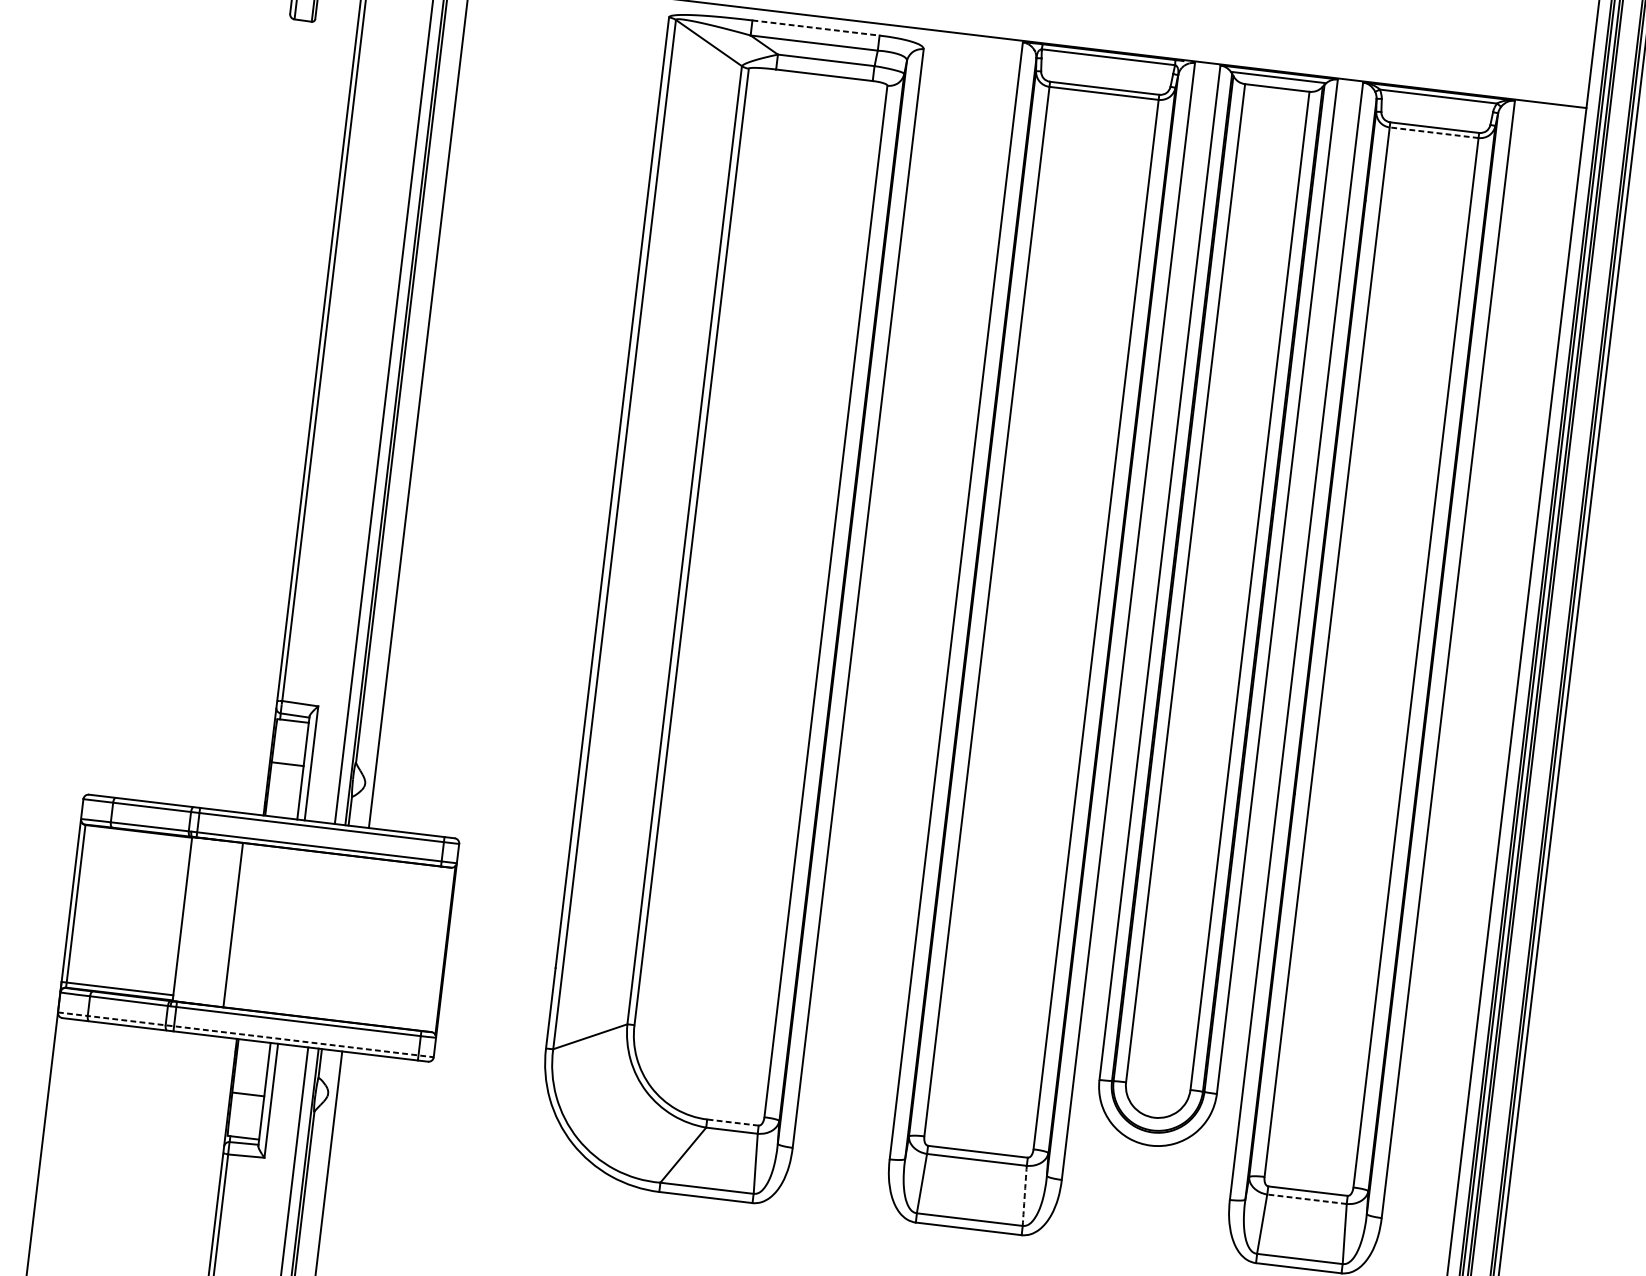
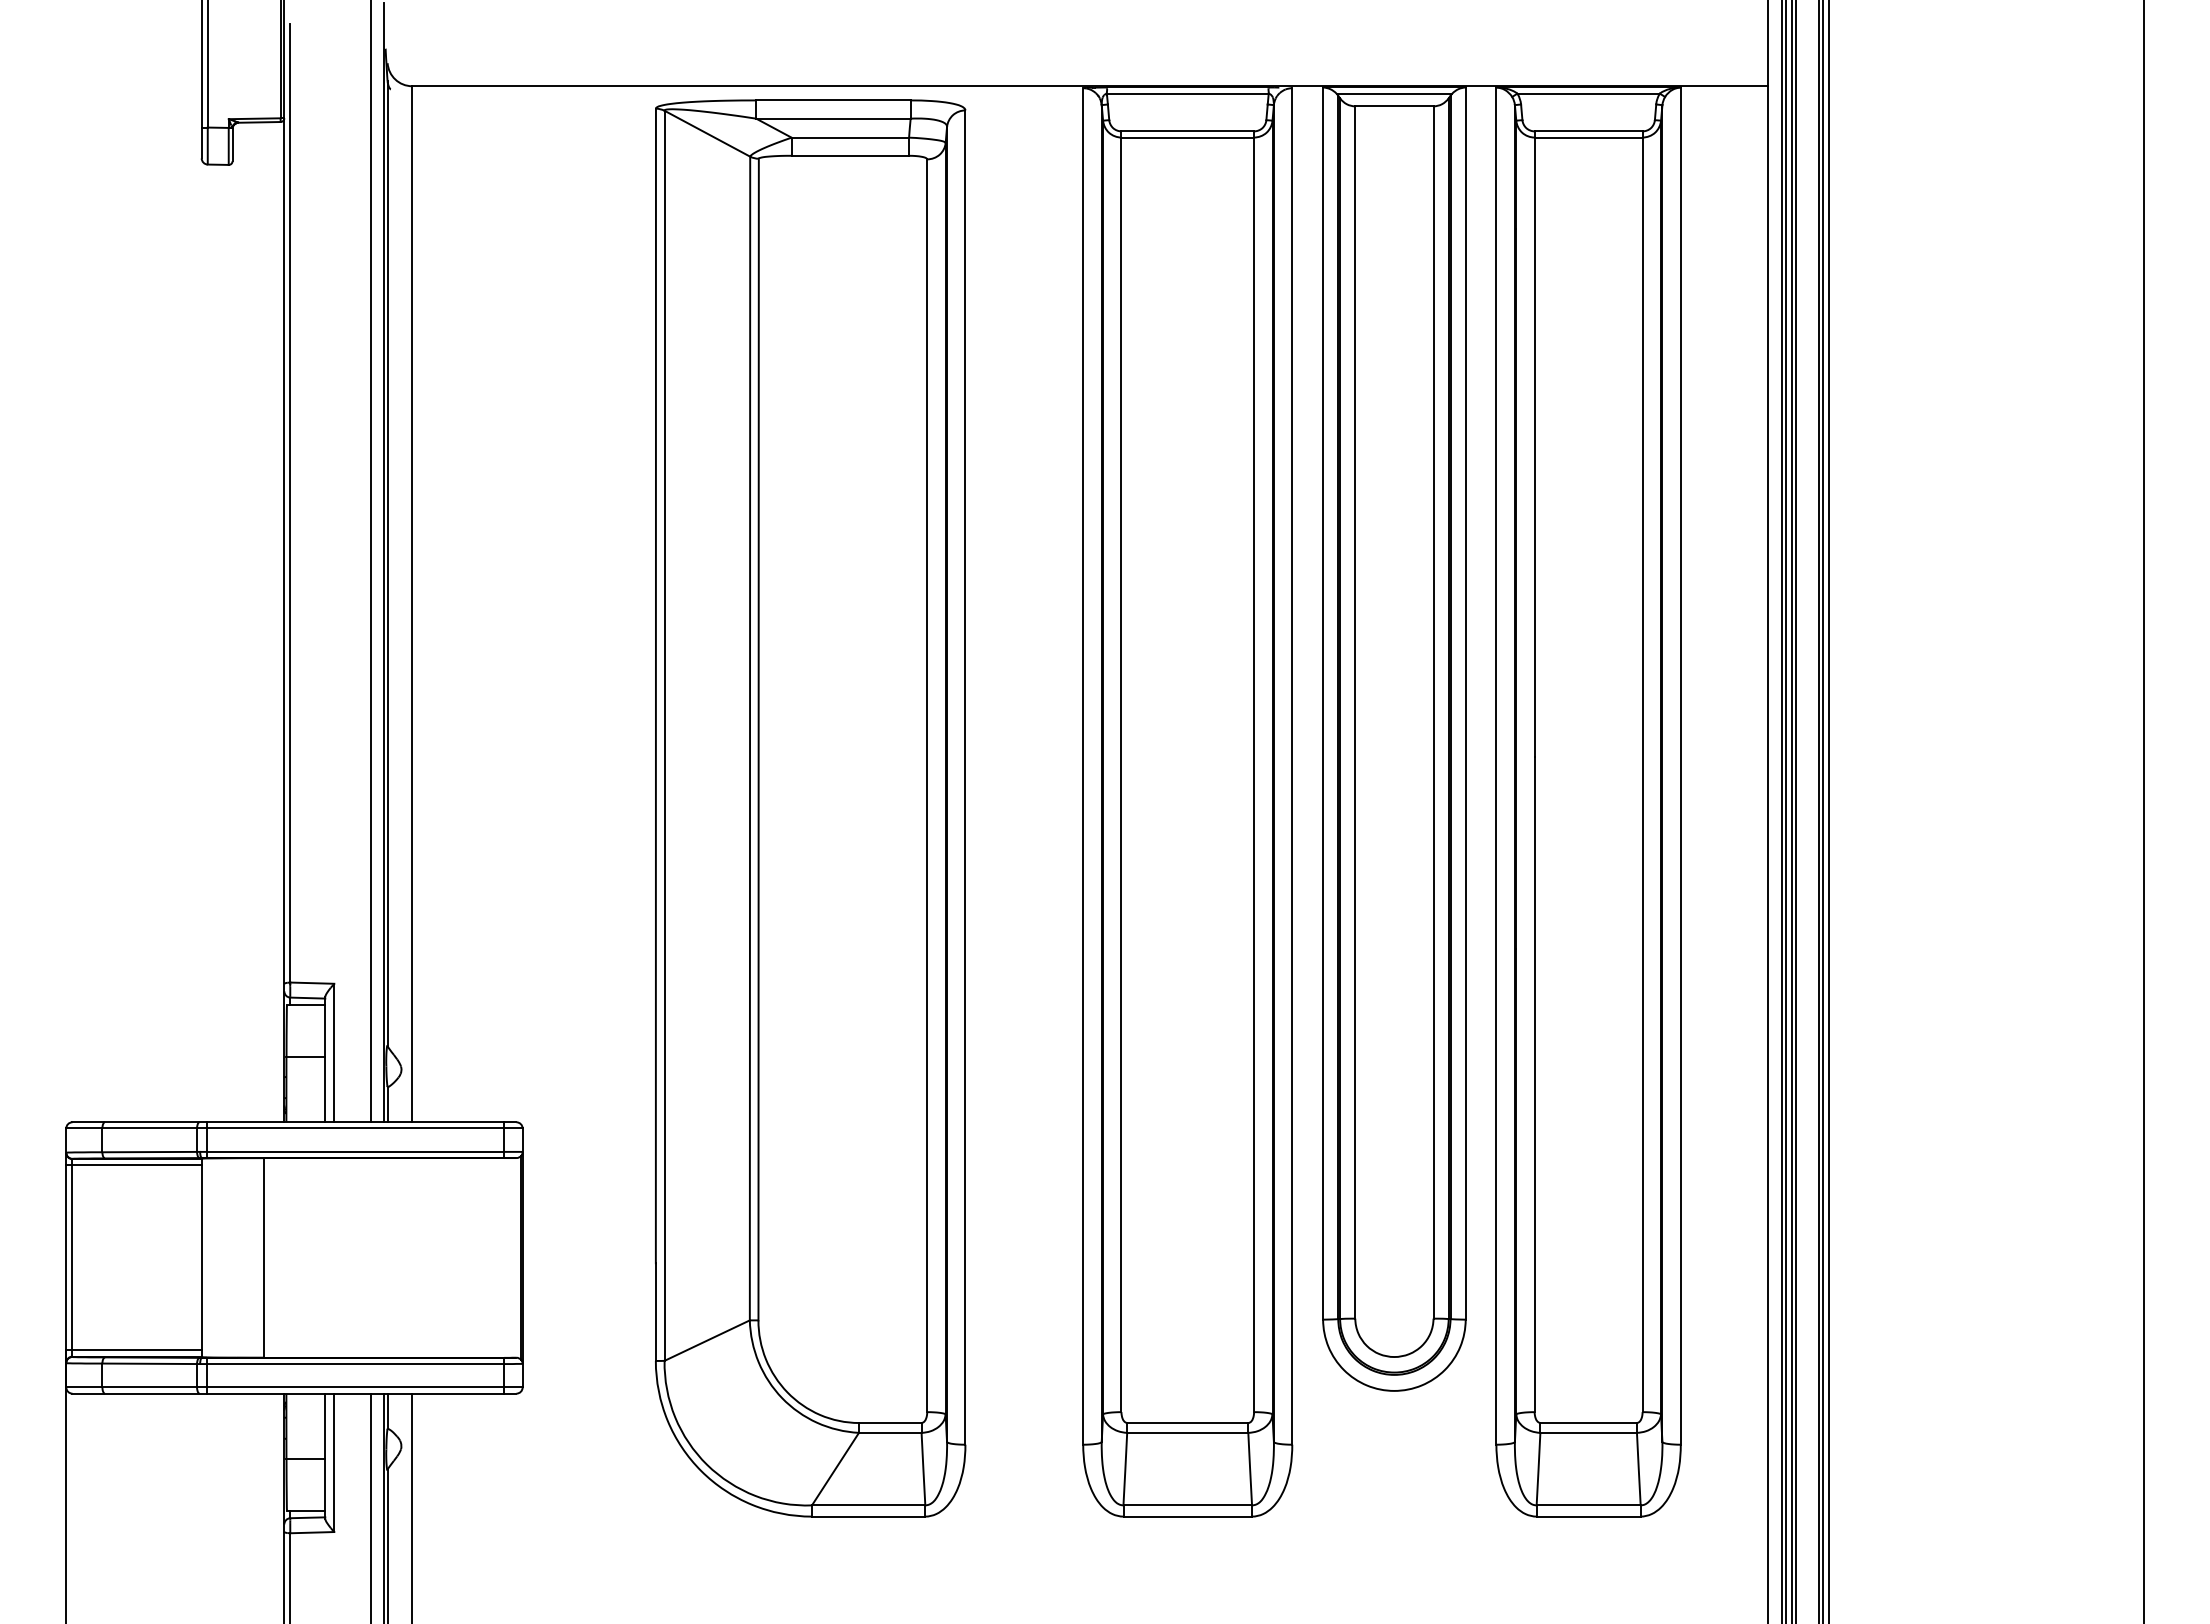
line: (816, 28) -> (833, 100), dashed -> solid
line: (1434, 132) -> (1588, 137), dashed -> solid
line: (135, 836) -> (133, 1165), added
line: (245, 1034) -> (294, 1387), dashed -> solid
line: (732, 1122) -> (889, 1423), dashed -> solid
arc: (1024, 1196) -> (1250, 1469), dashed -> solid
line: (1306, 1198) -> (1588, 1432), dashed -> solid

